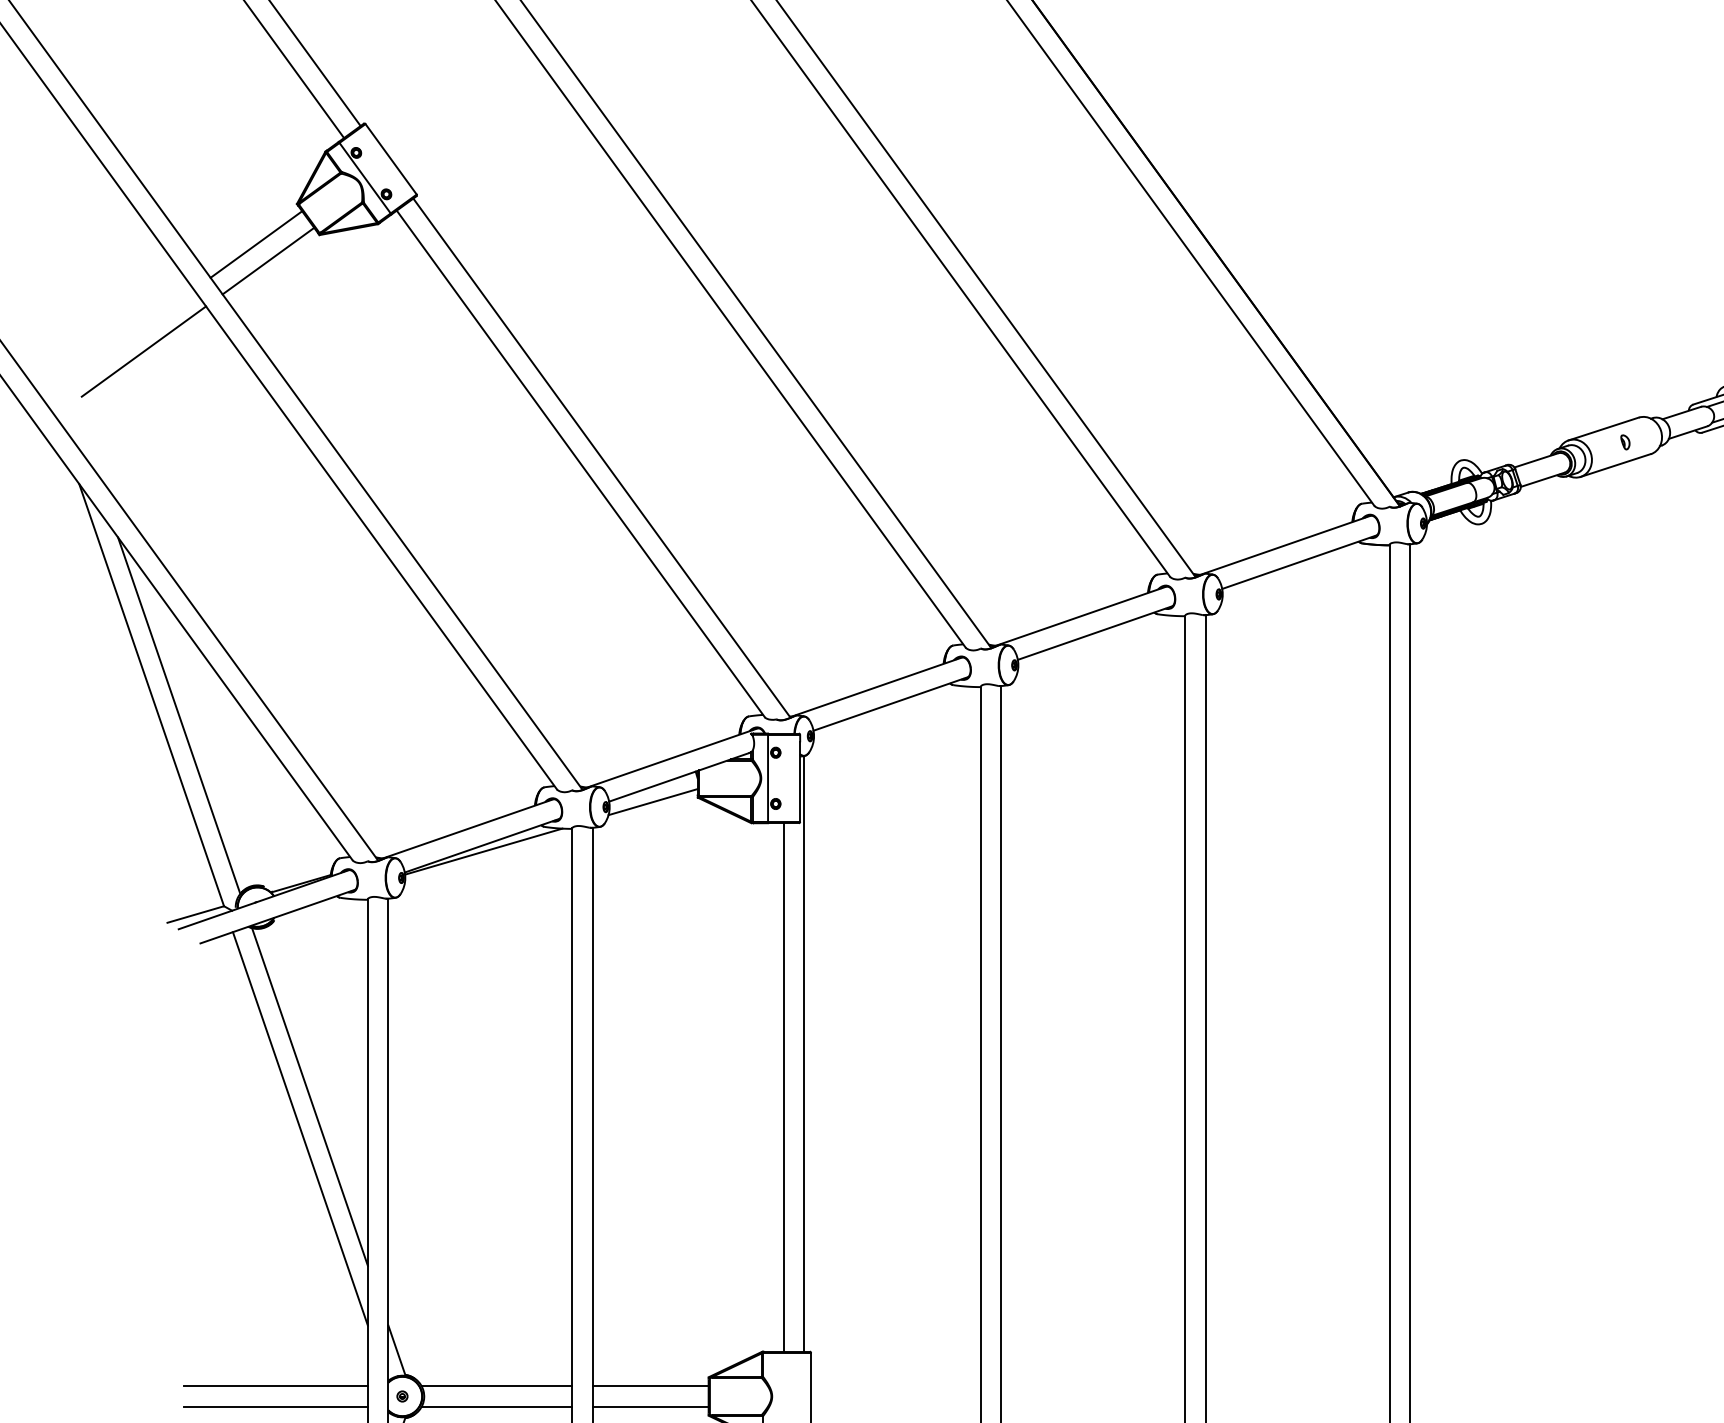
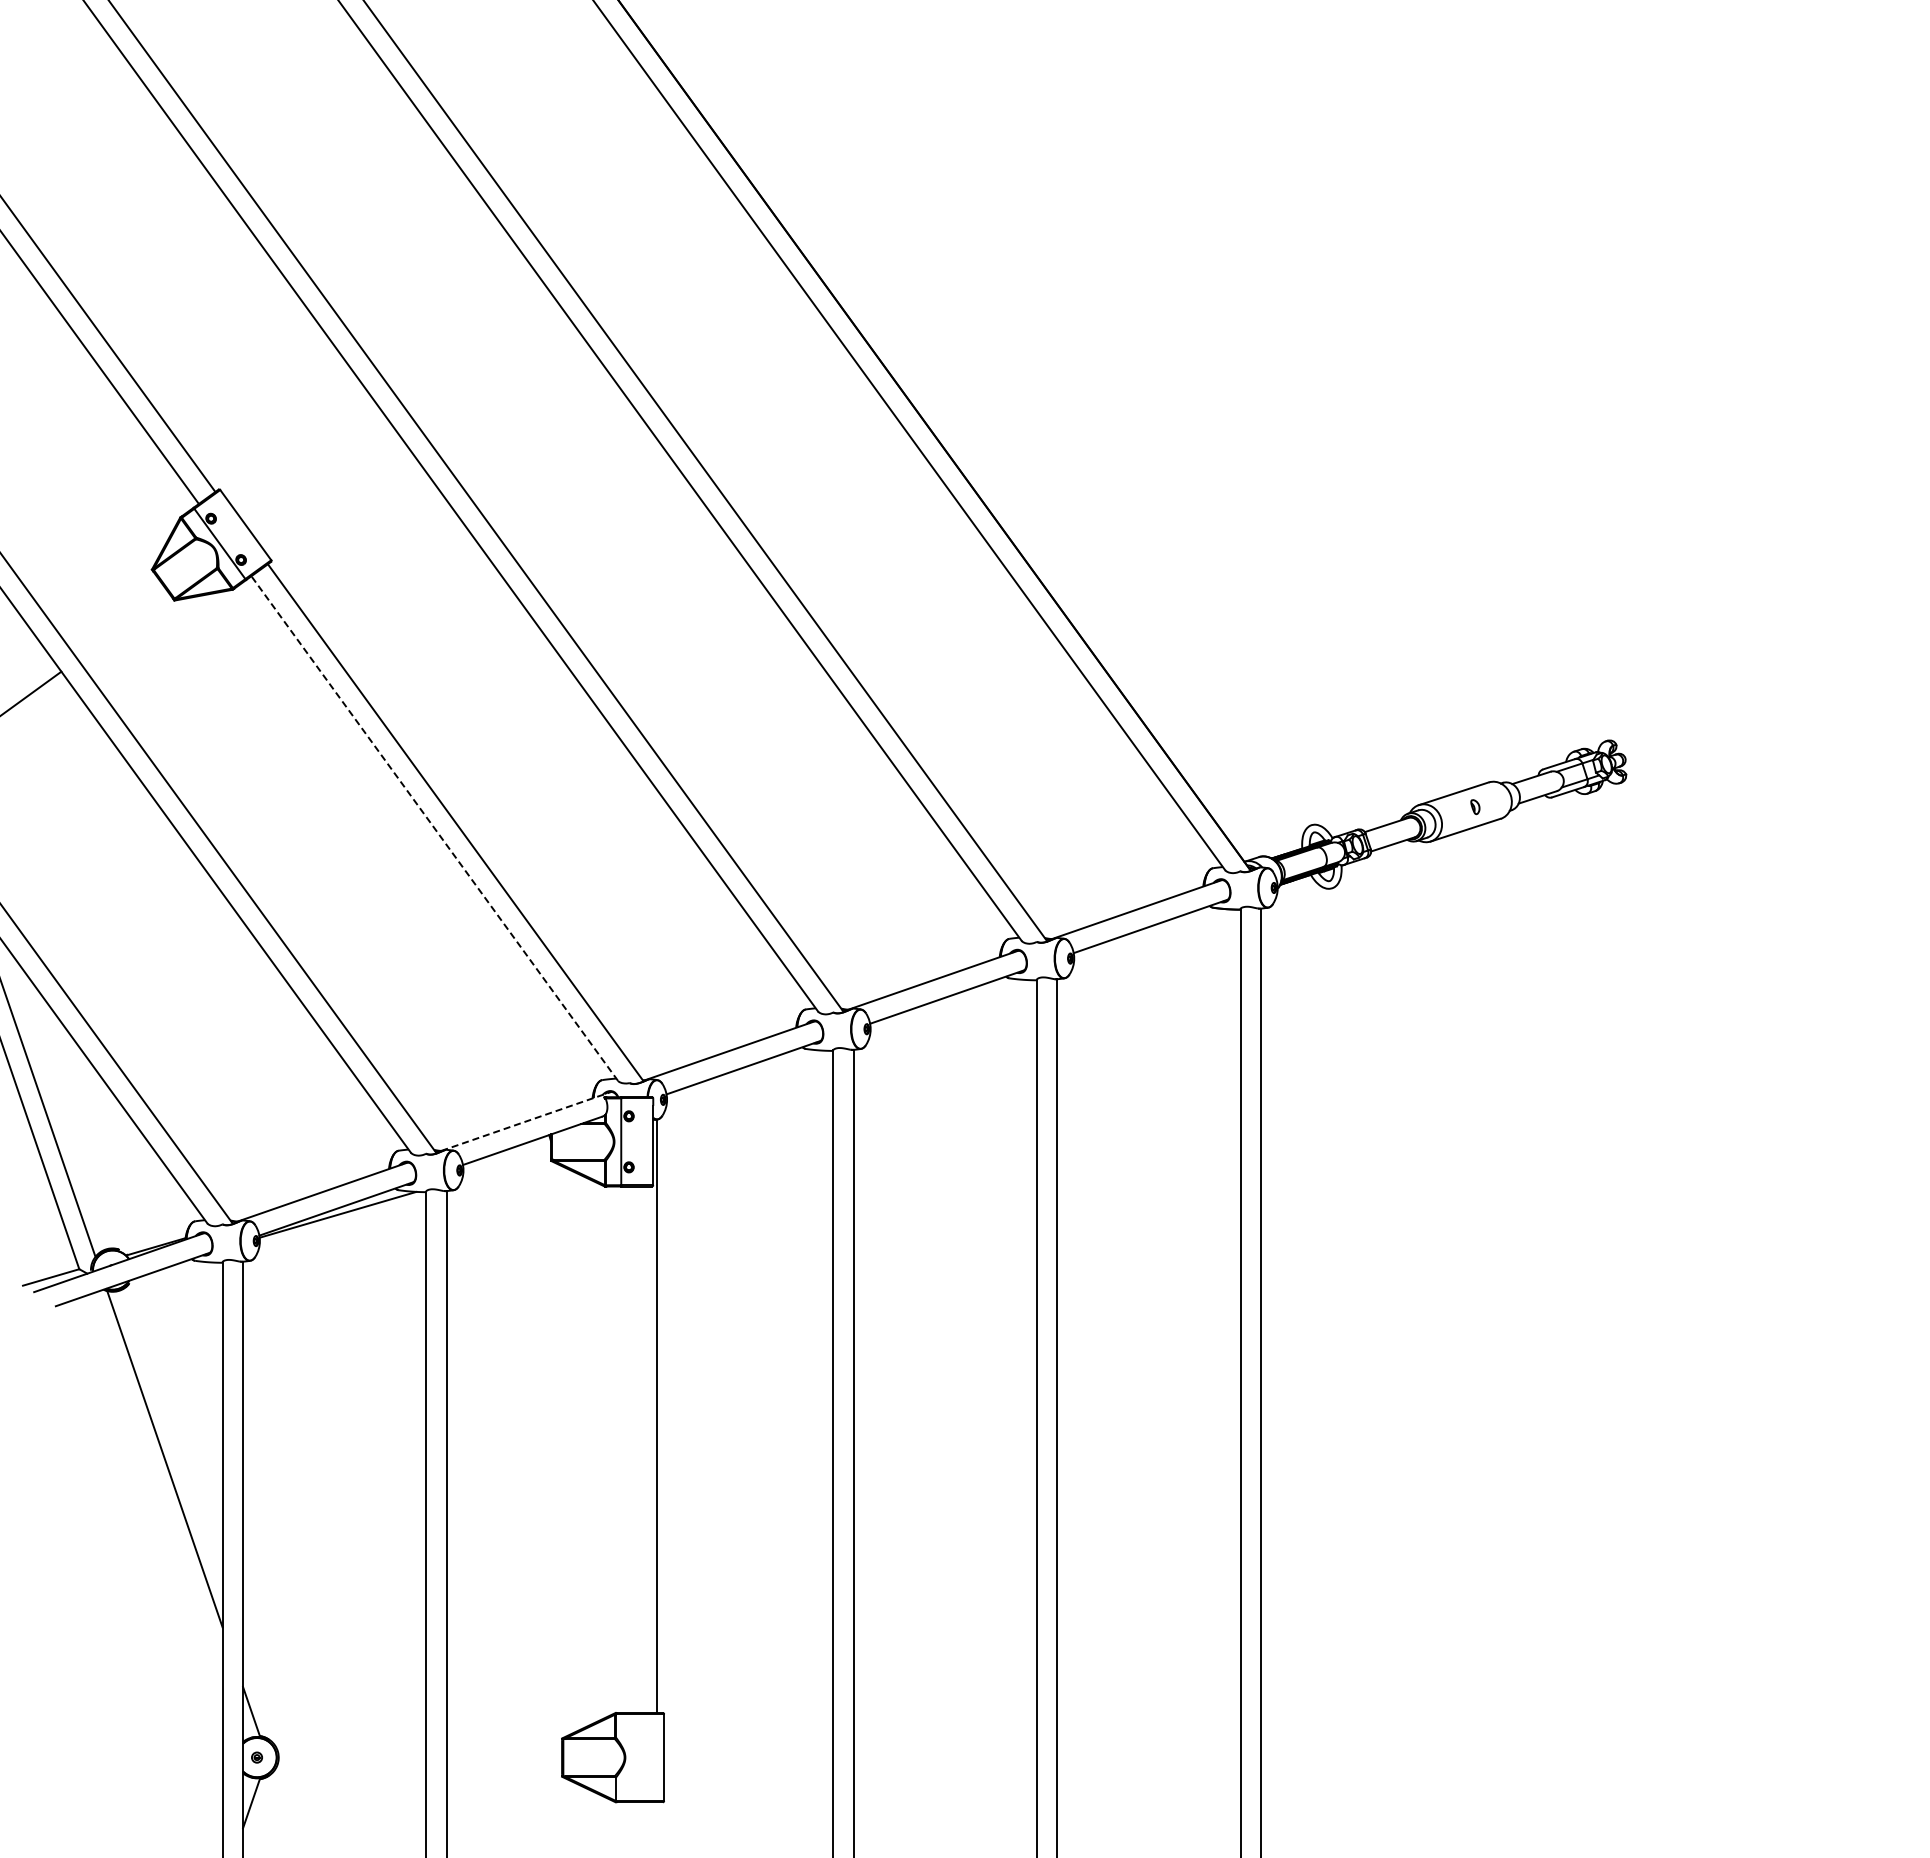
line: (256, 244) -> (111, 609), removed
line: (268, 261) -> (123, 626), removed
line: (580, 463) -> (434, 828), solid -> dashed
line: (672, 757) -> (526, 1121), solid -> dashed
line: (652, 802) -> (506, 1165), removed
line: (783, 1087) -> (636, 1449), removed
line: (300, 1128) -> (155, 1490), removed
line: (275, 1386) -> (130, 1747), removed
line: (497, 1386) -> (351, 1747), removed
line: (650, 1386) -> (504, 1747), removed
line: (275, 1406) -> (130, 1767), removed
line: (497, 1406) -> (351, 1767), removed
line: (650, 1406) -> (504, 1767), removed

